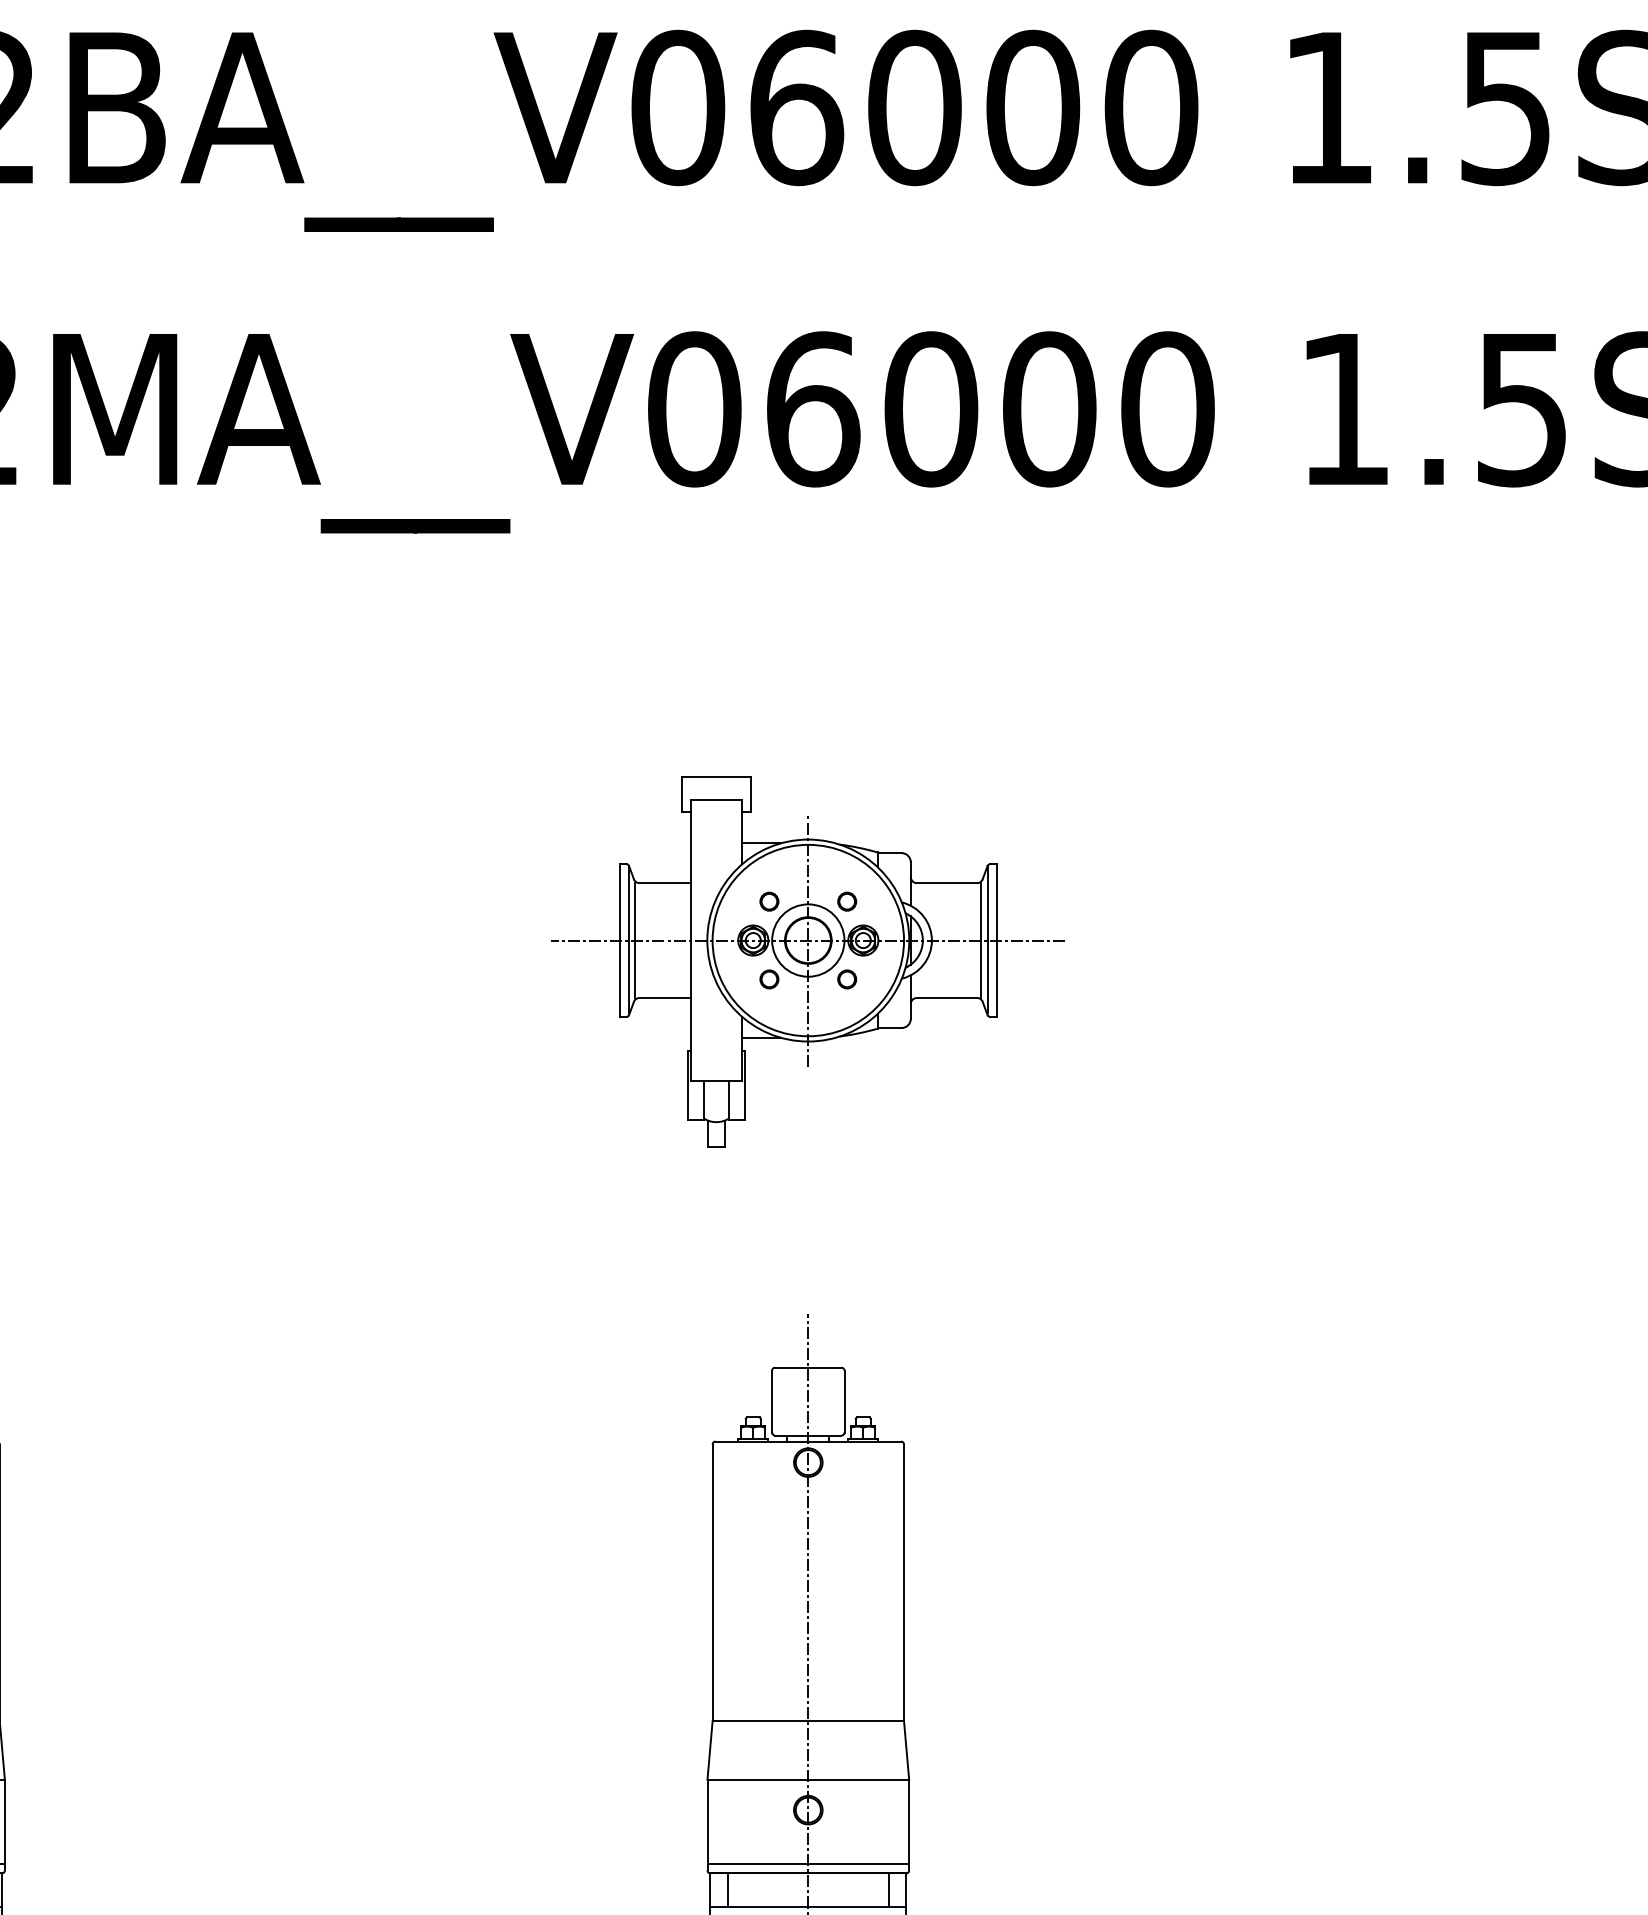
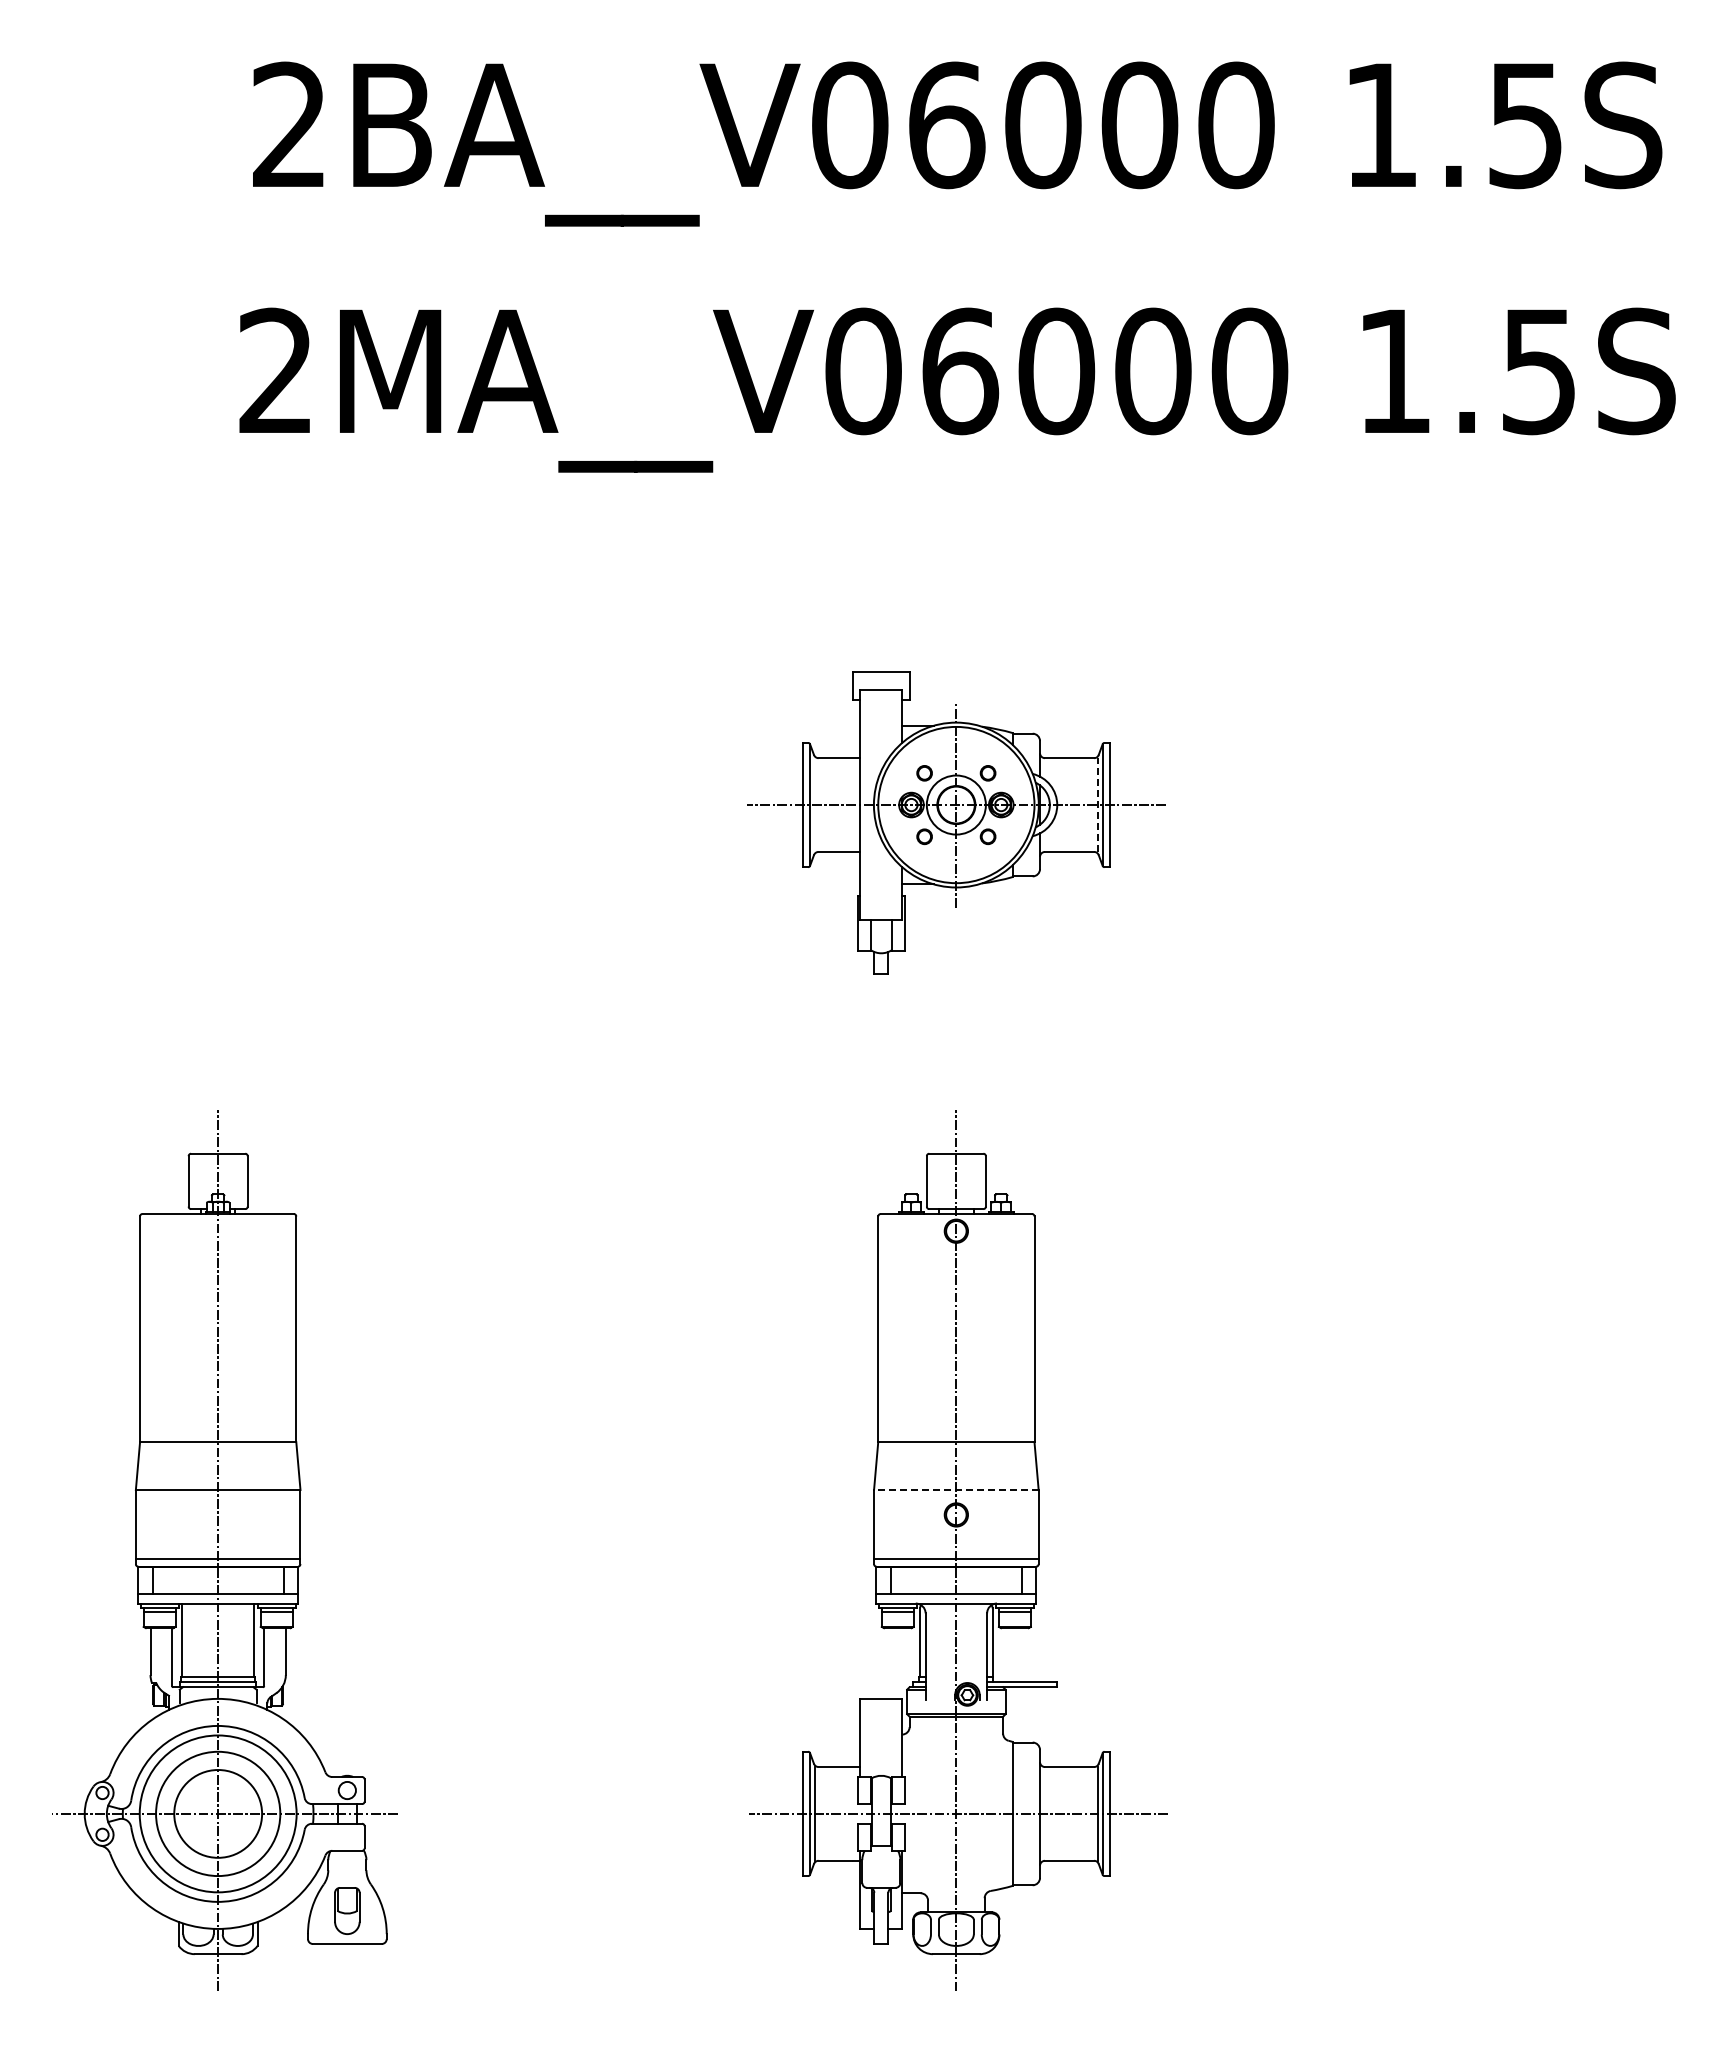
line: (635, 939) -> (815, 804), removed
line: (981, 941) -> (1097, 805), solid -> dashed
line: (807, 1780) -> (955, 1490), solid -> dashed

